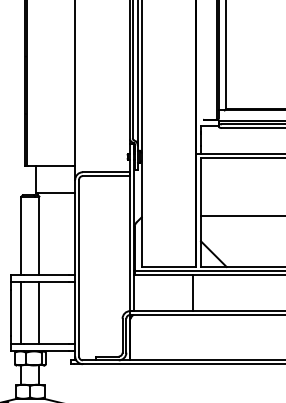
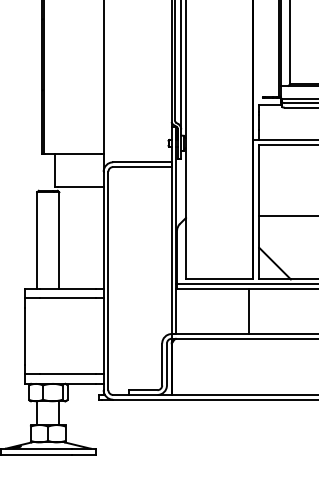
line: (21, 312) -> (37, 335), removed
line: (39, 312) -> (59, 335), removed

